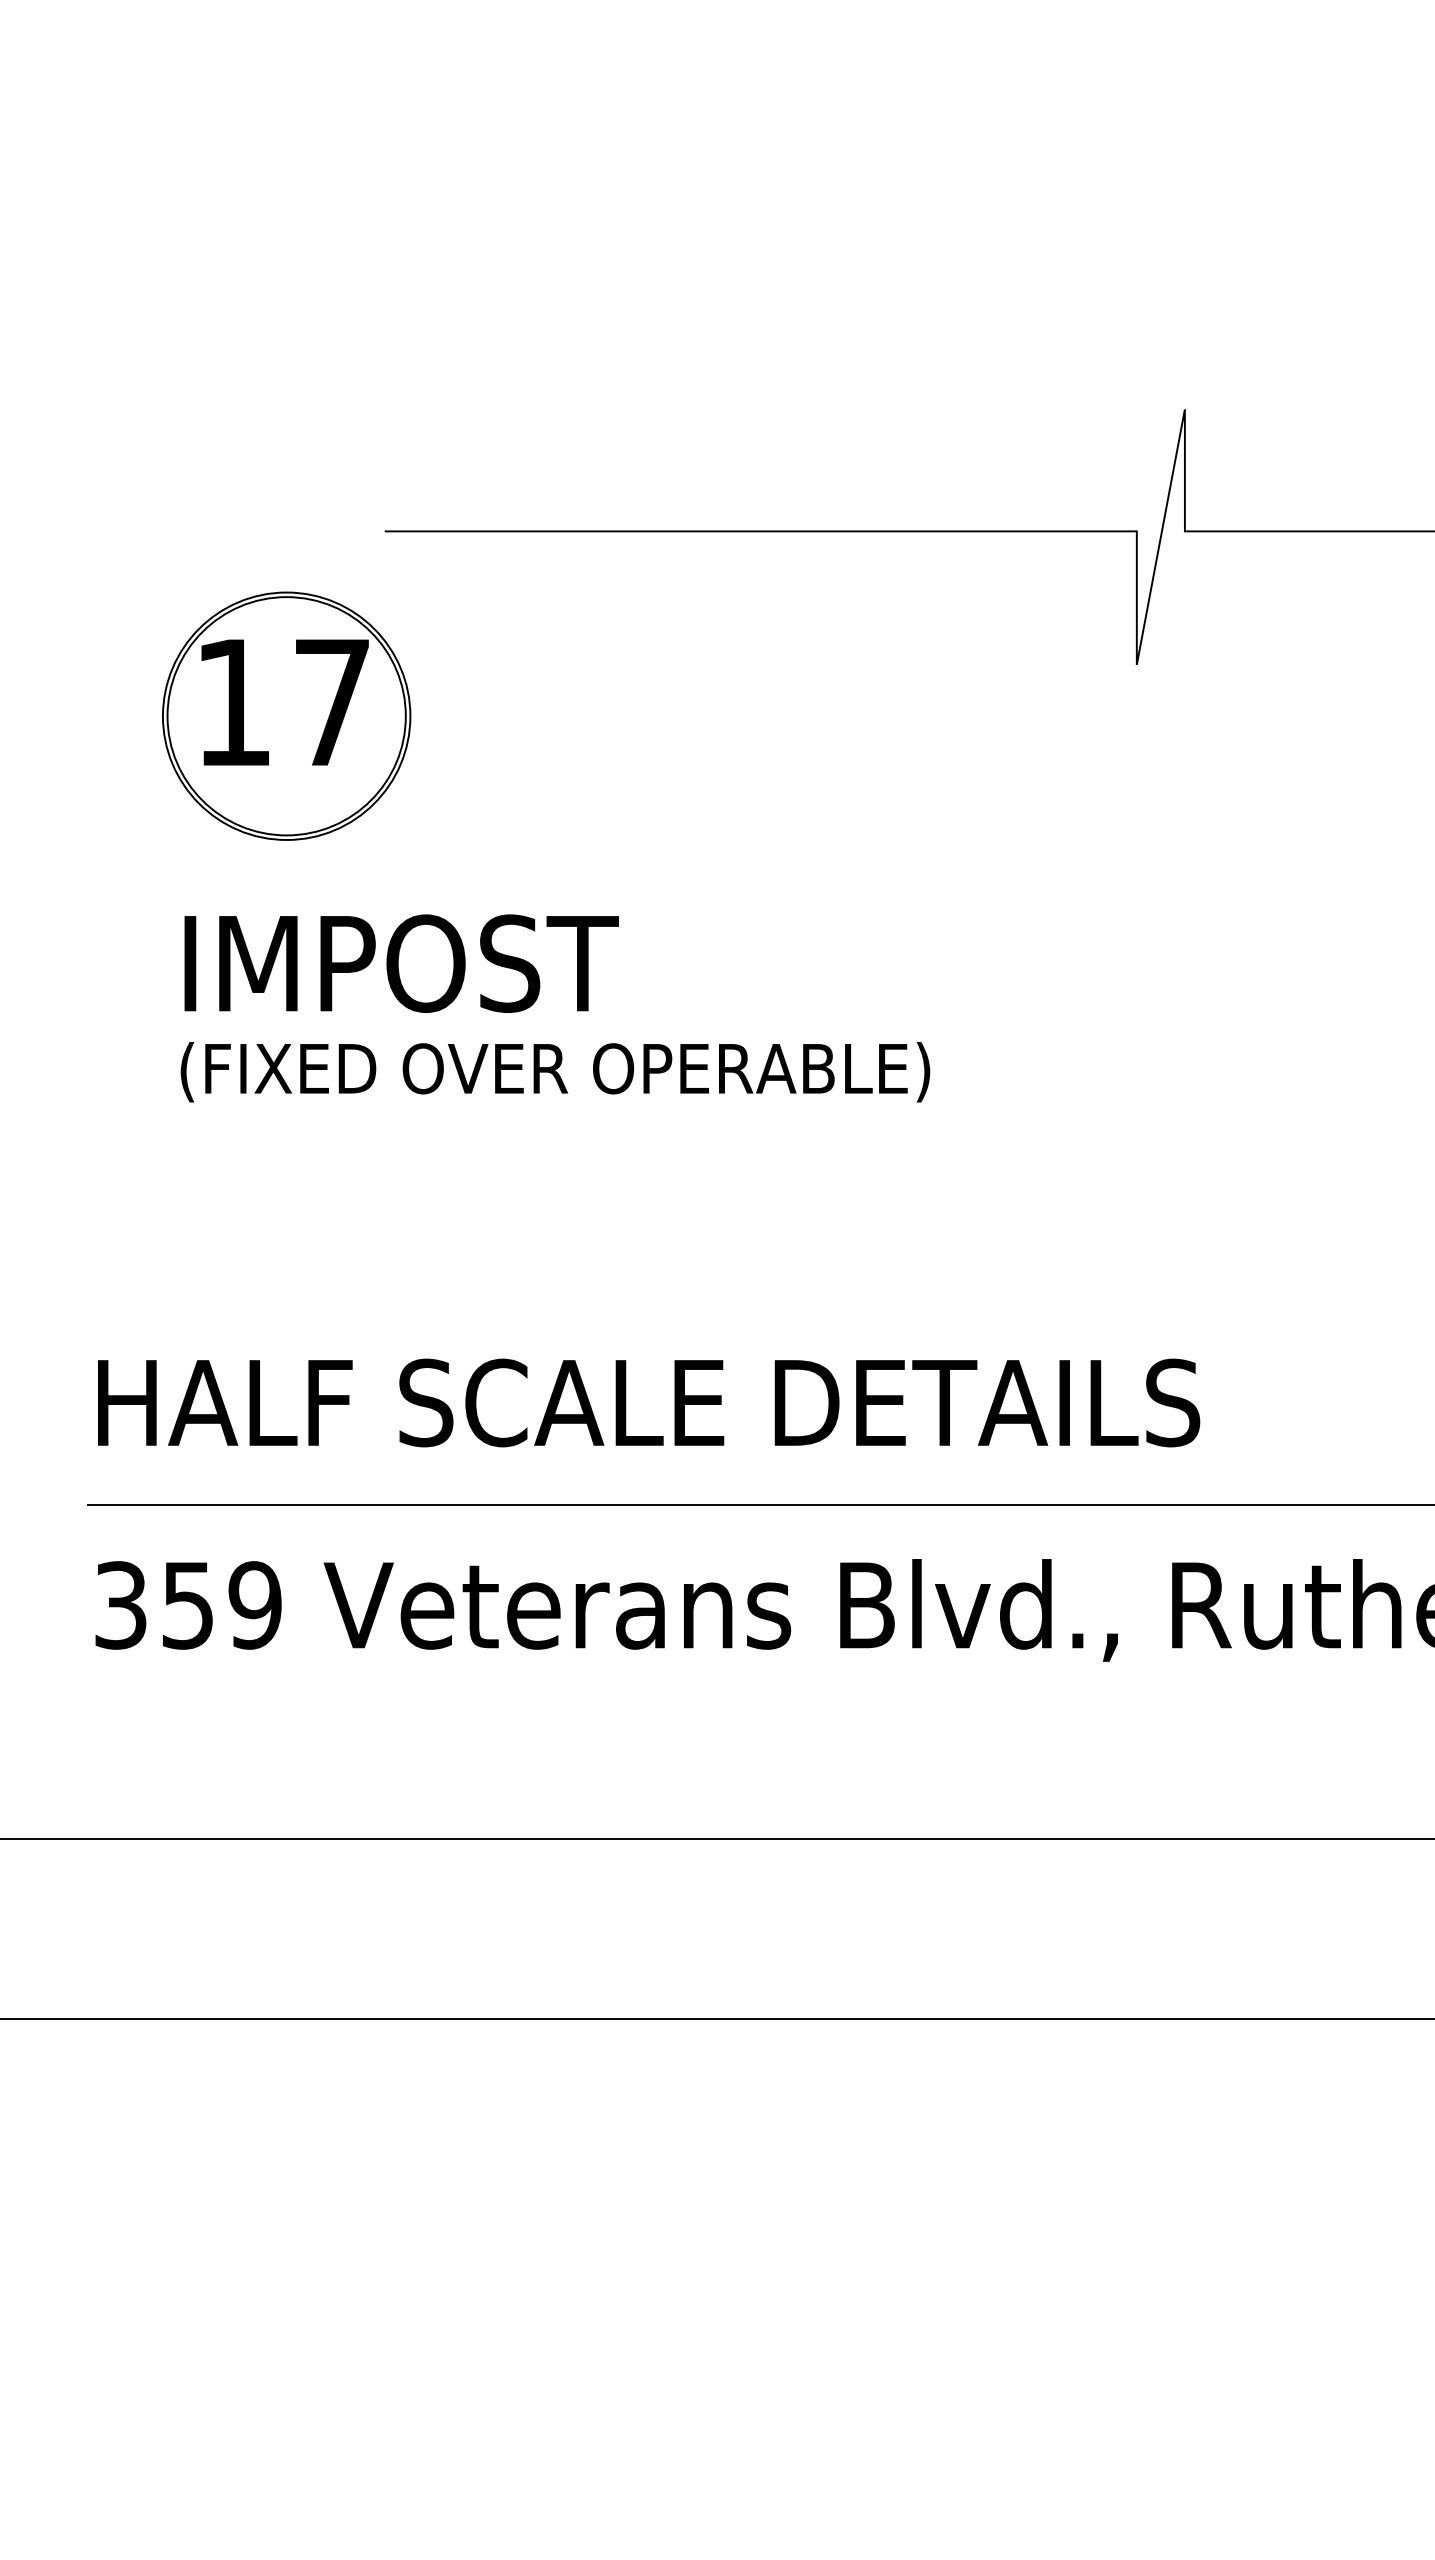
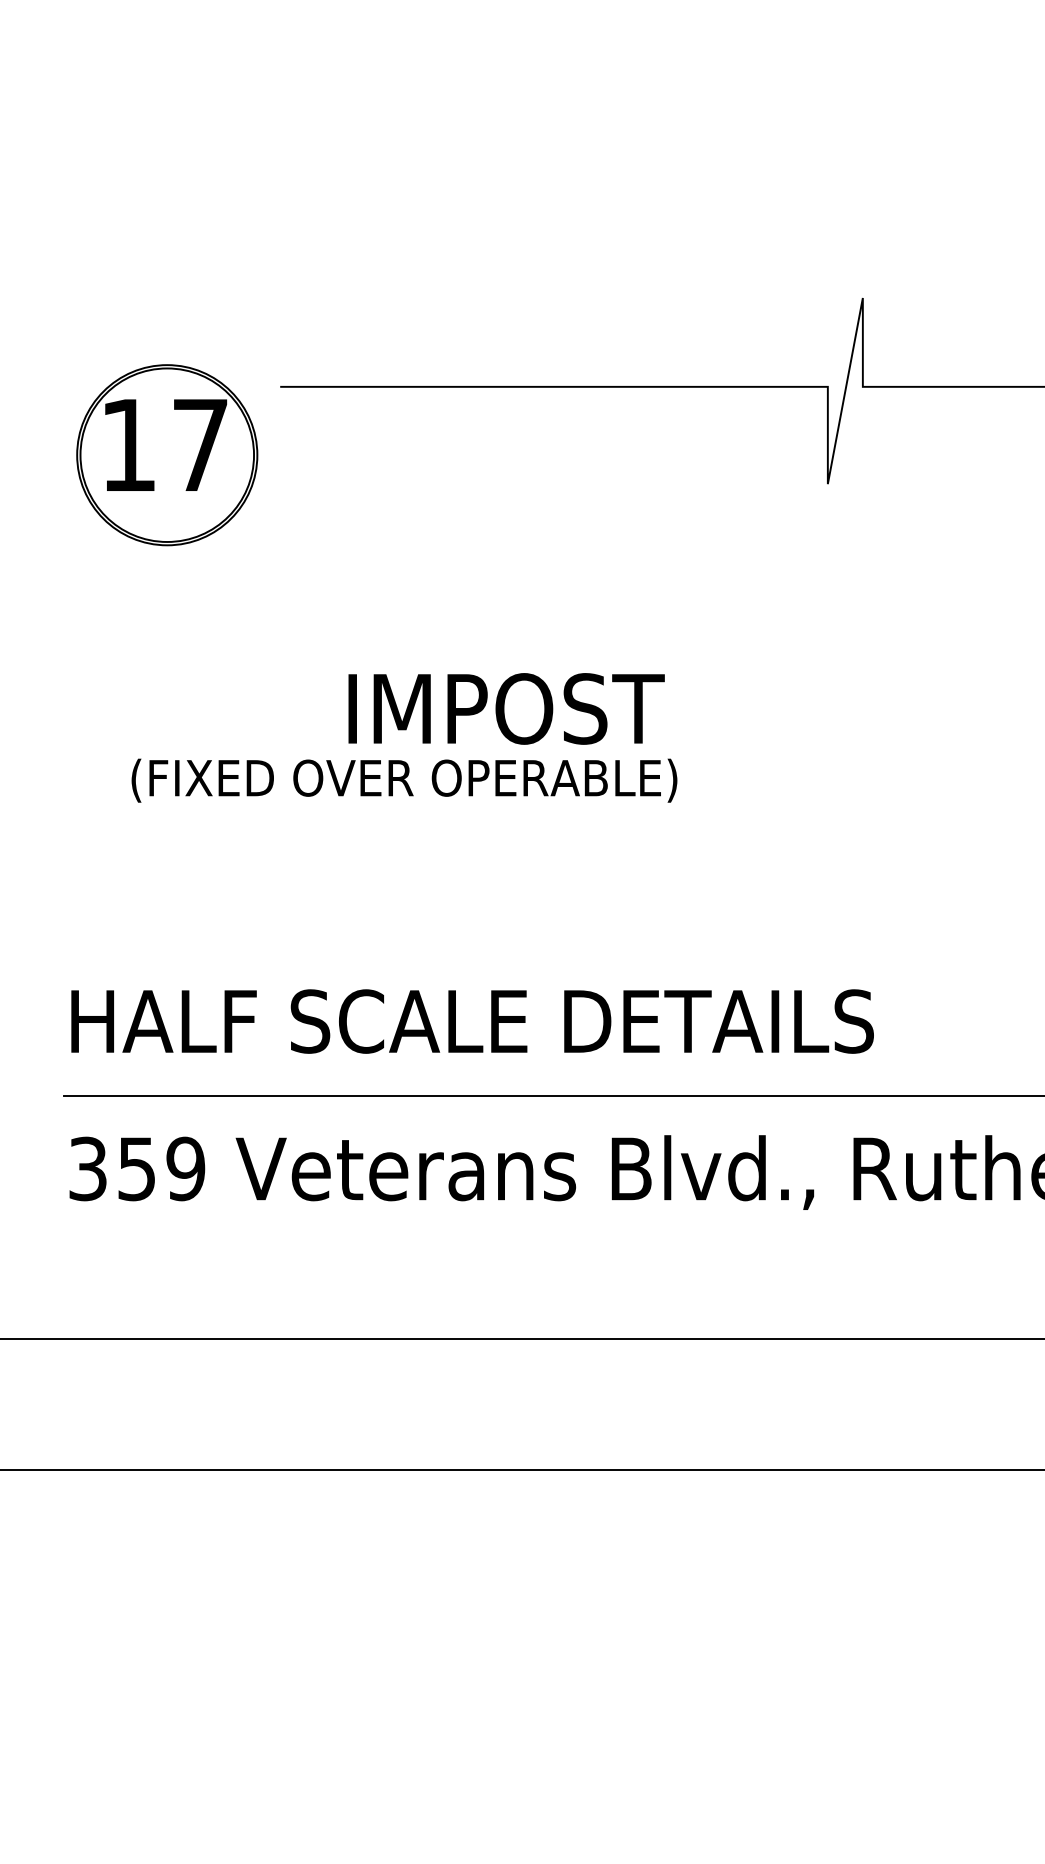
part: (286, 715) -> (167, 454), moved
text: (401, 963) -> (506, 708), moved

